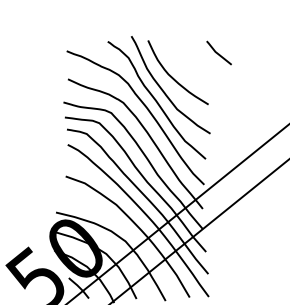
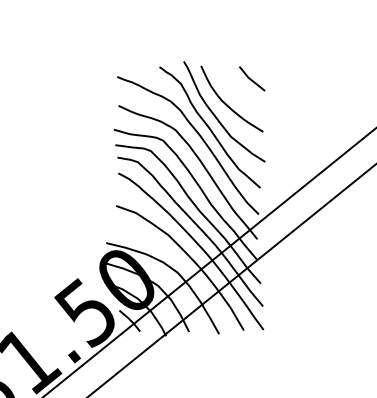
curve: (218, 52) -> (251, 78), moved

